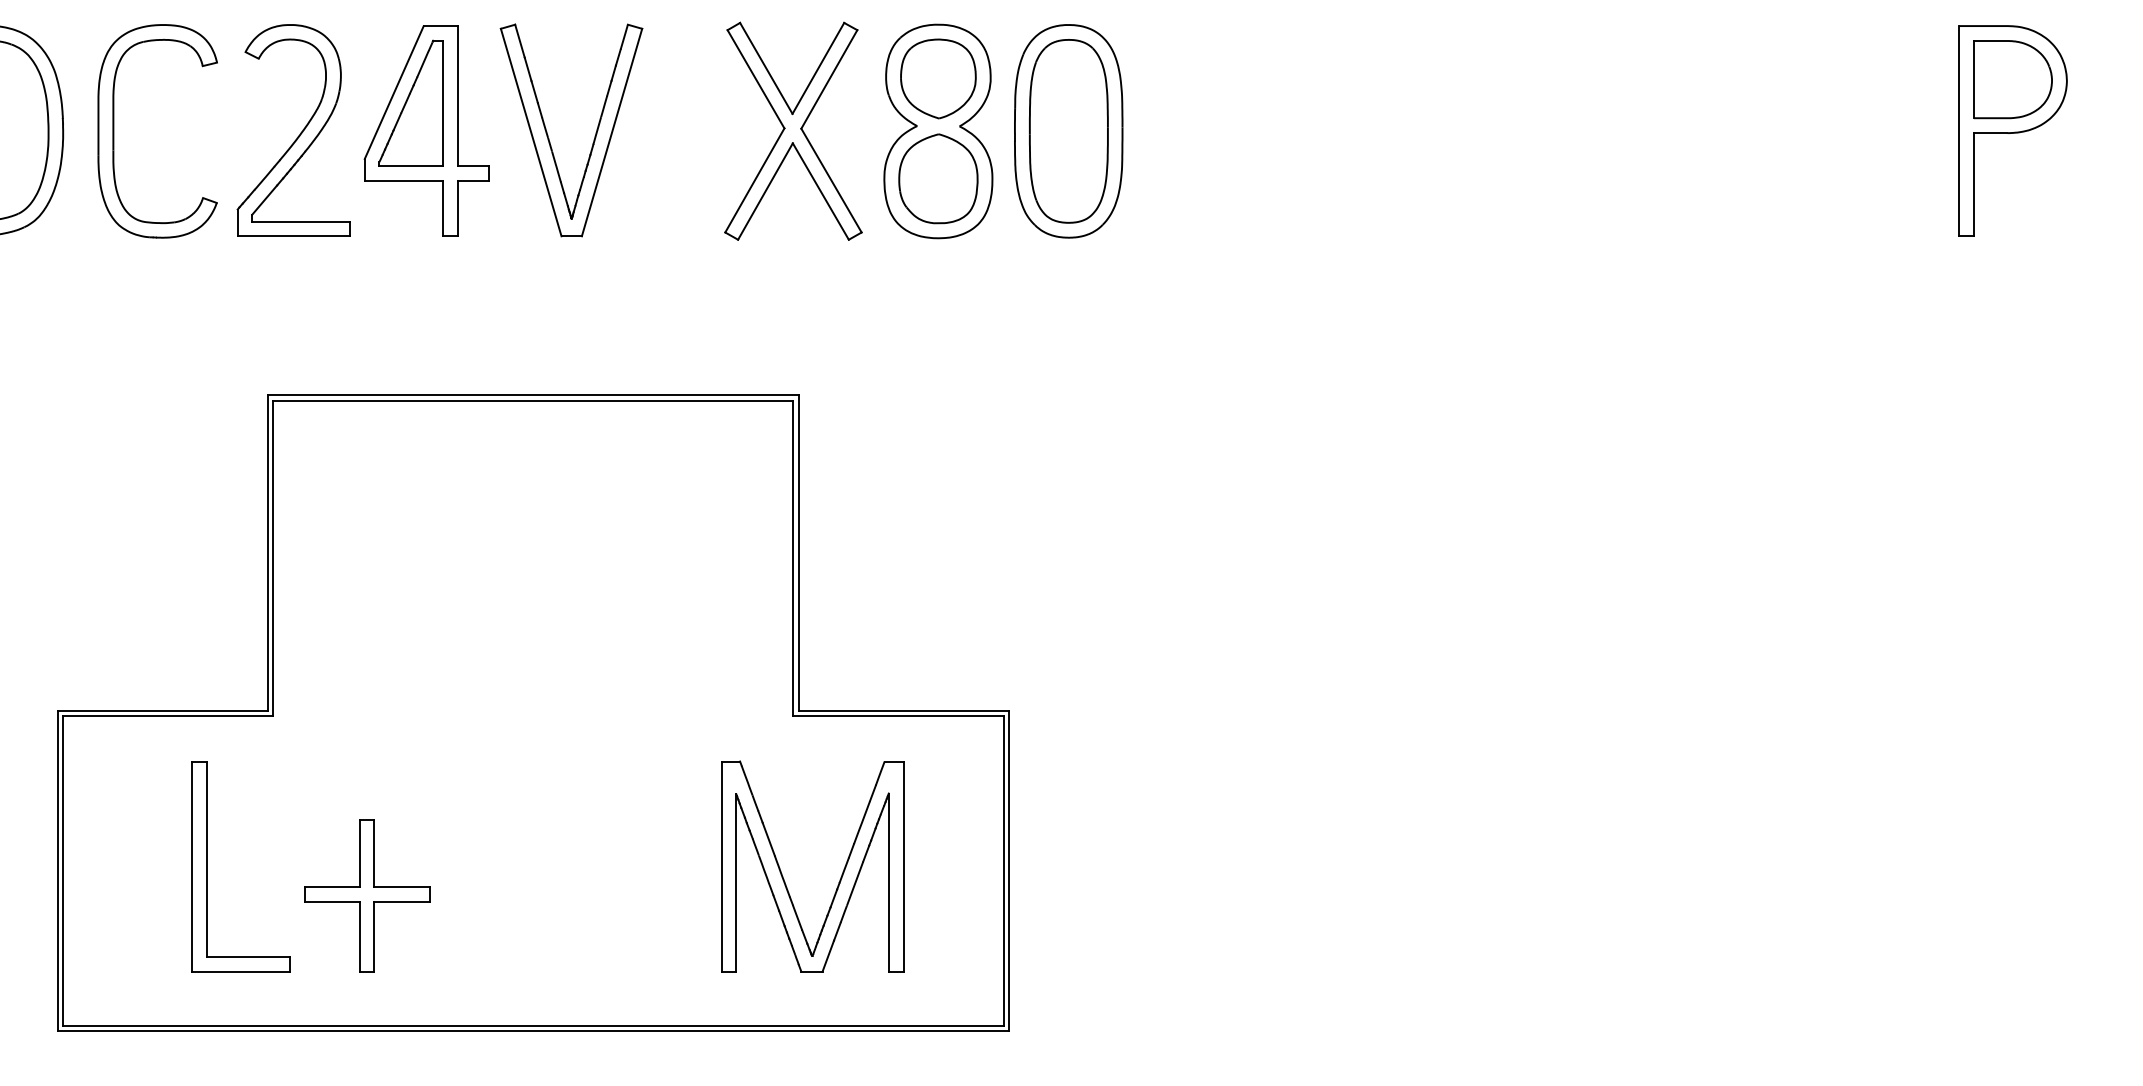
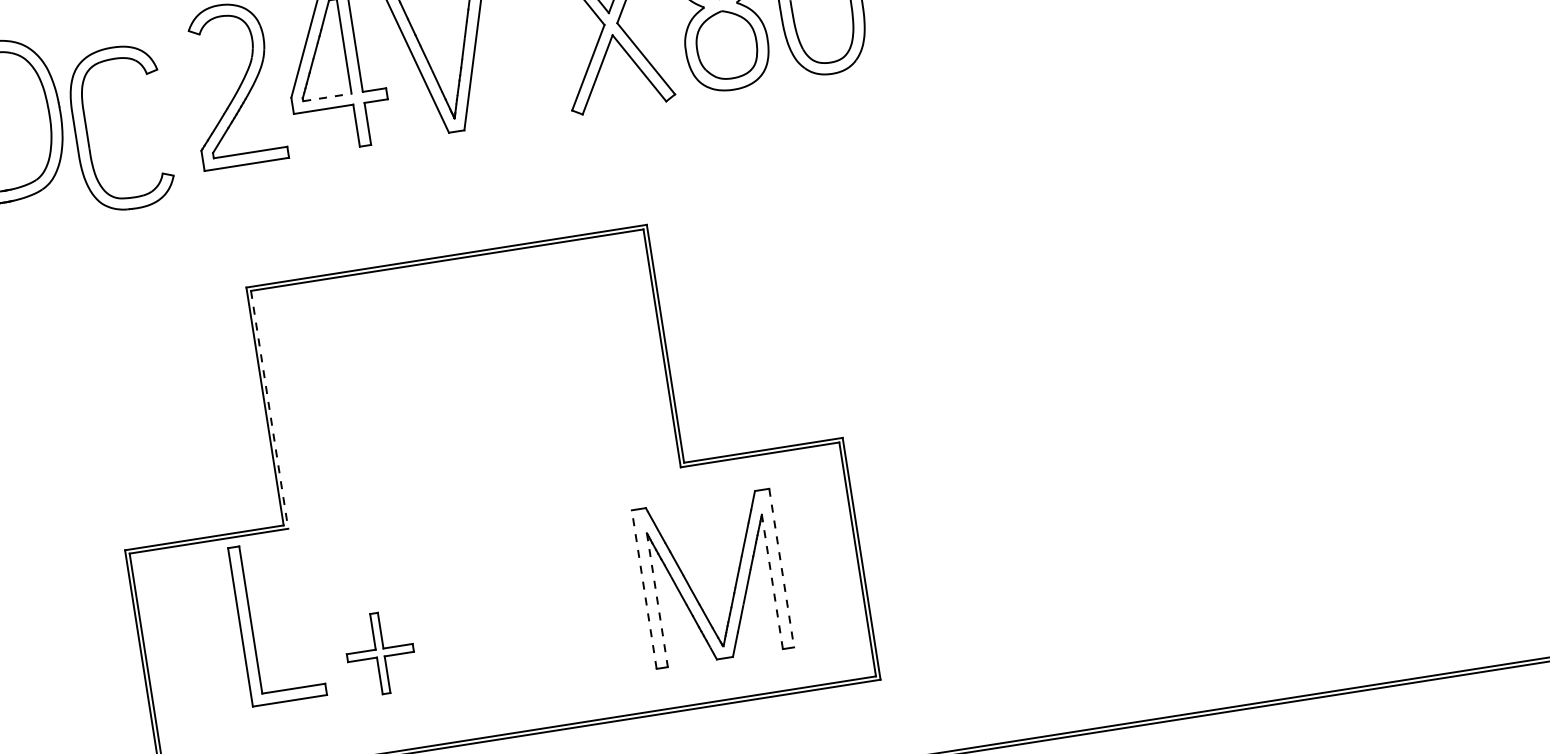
part: (114, 131) -> (88, 133), moved
line: (411, 166) -> (327, 97), solid -> dashed
line: (273, 558) -> (269, 410), solid -> dashed
part: (207, 866) -> (252, 625), moved
line: (721, 866) -> (644, 589), solid -> dashed
line: (903, 867) -> (781, 568), solid -> dashed
line: (736, 882) -> (657, 599), solid -> dashed
line: (888, 882) -> (772, 581), solid -> dashed
part: (367, 895) -> (380, 653), size x0.7

